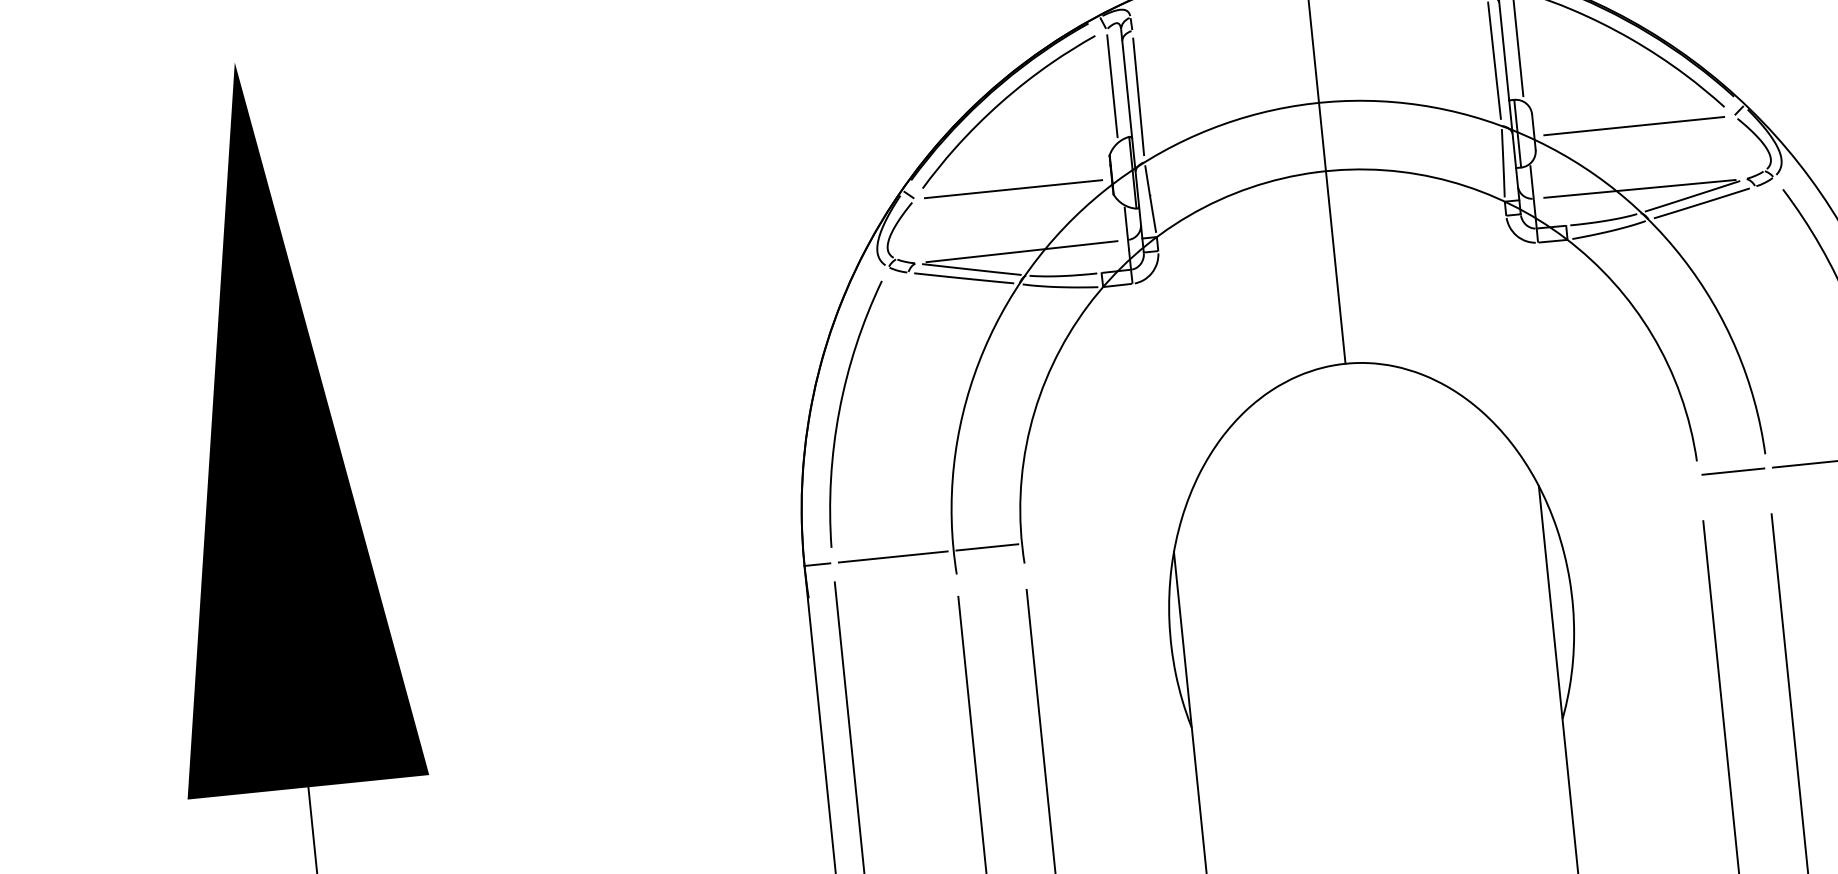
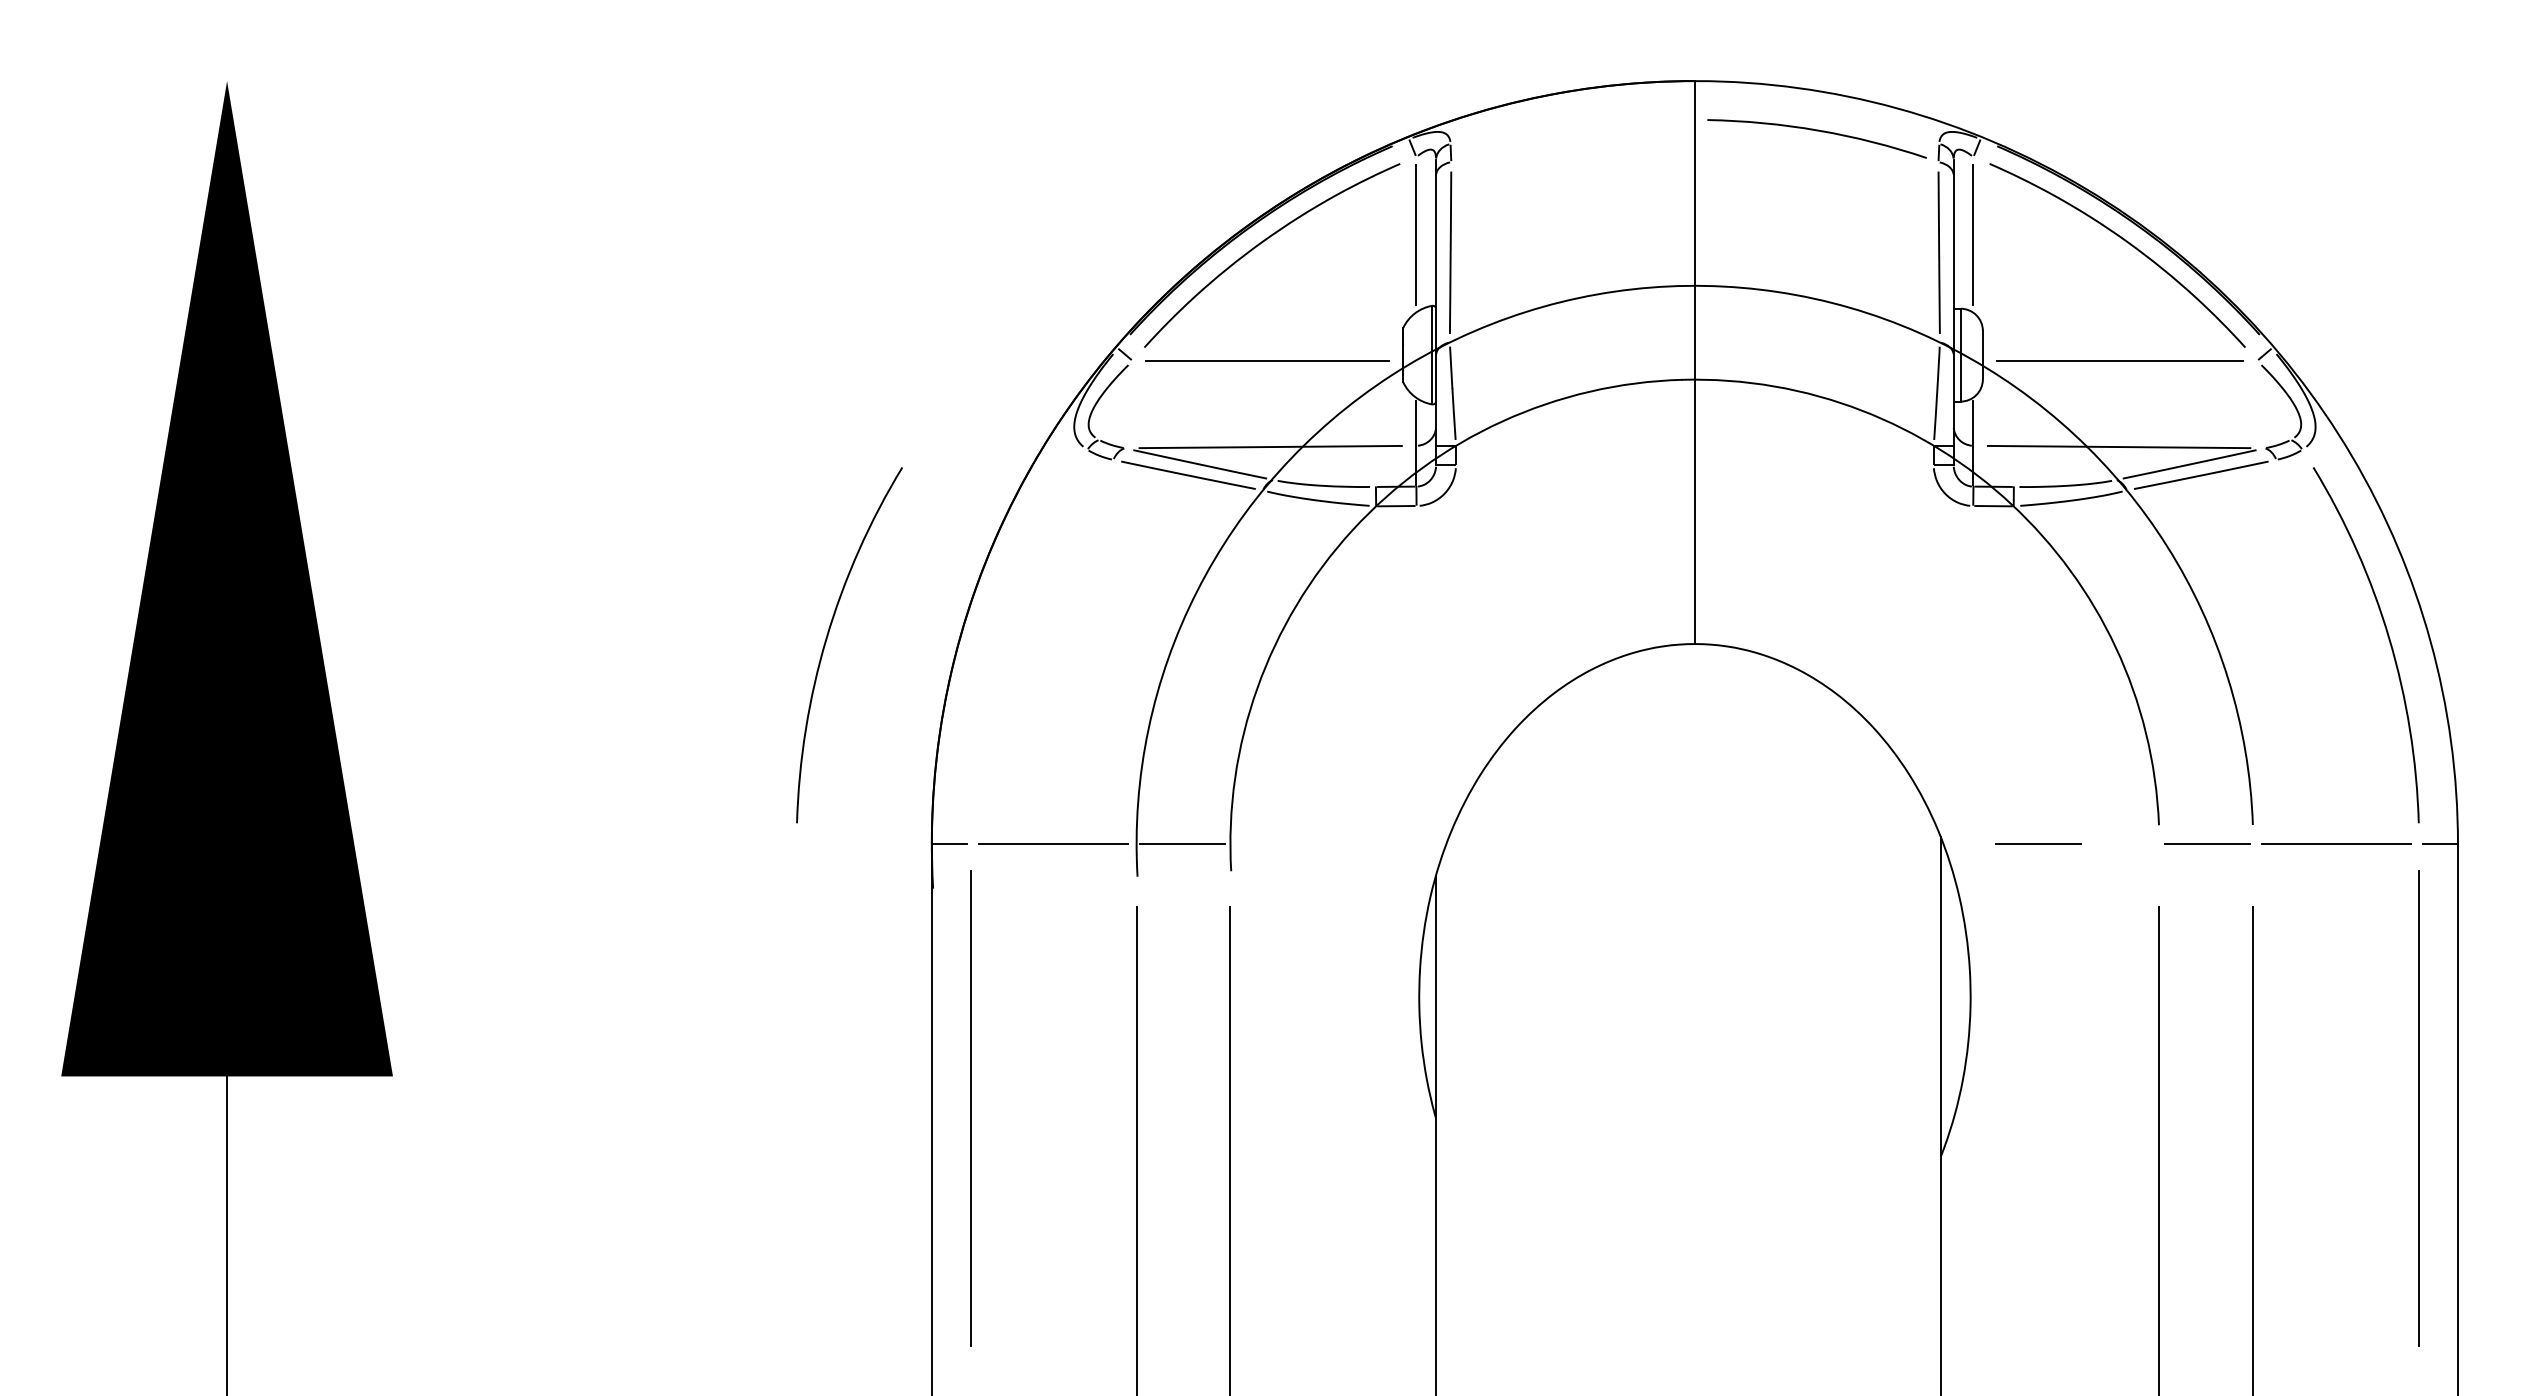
arc: (840, 411) -> (827, 639), moved
line: (1610, 483) -> (2038, 843), added

